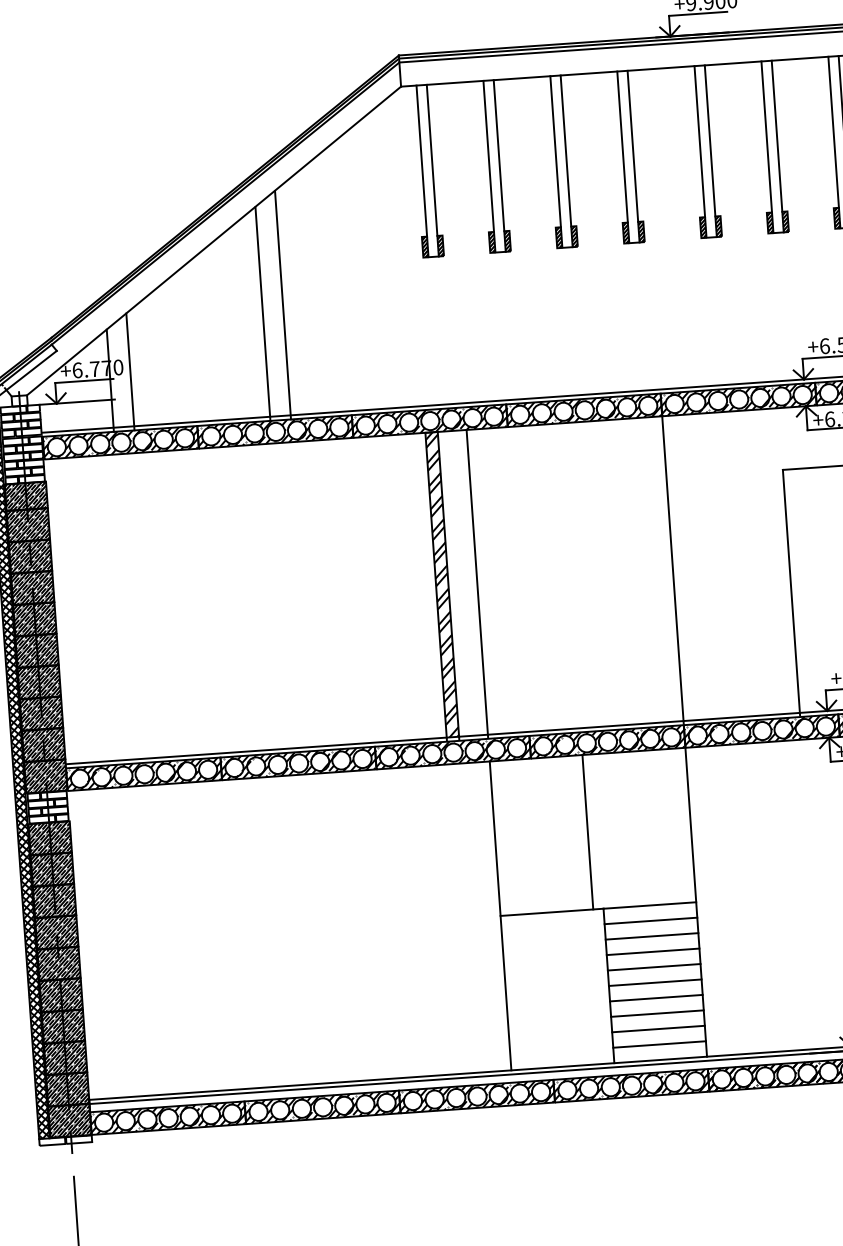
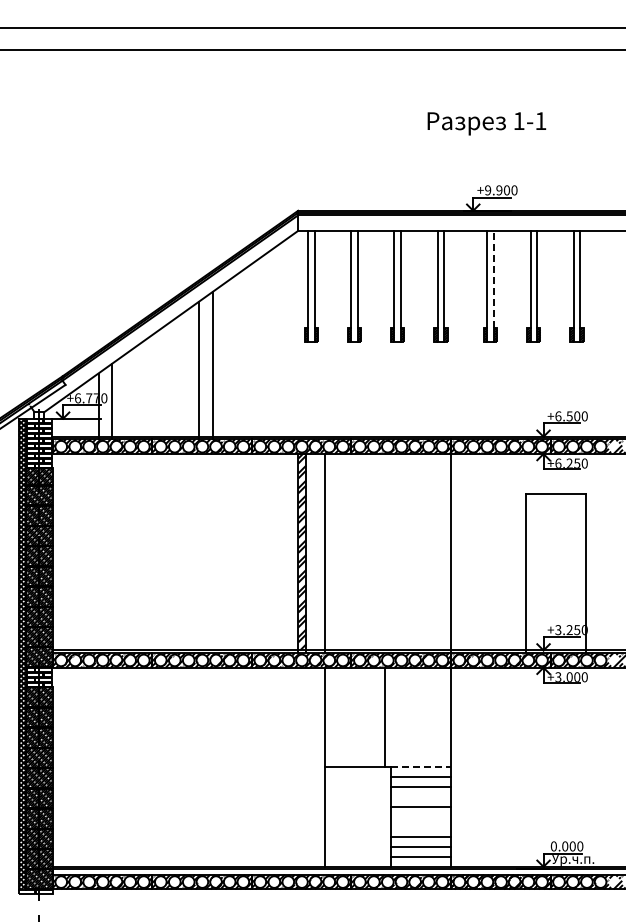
line: (709, 140) -> (493, 279), solid -> dashed
line: (650, 905) -> (421, 767), solid -> dashed
line: (652, 952) -> (420, 797), removed
line: (654, 983) -> (420, 817), removed
line: (655, 999) -> (420, 827), removed

